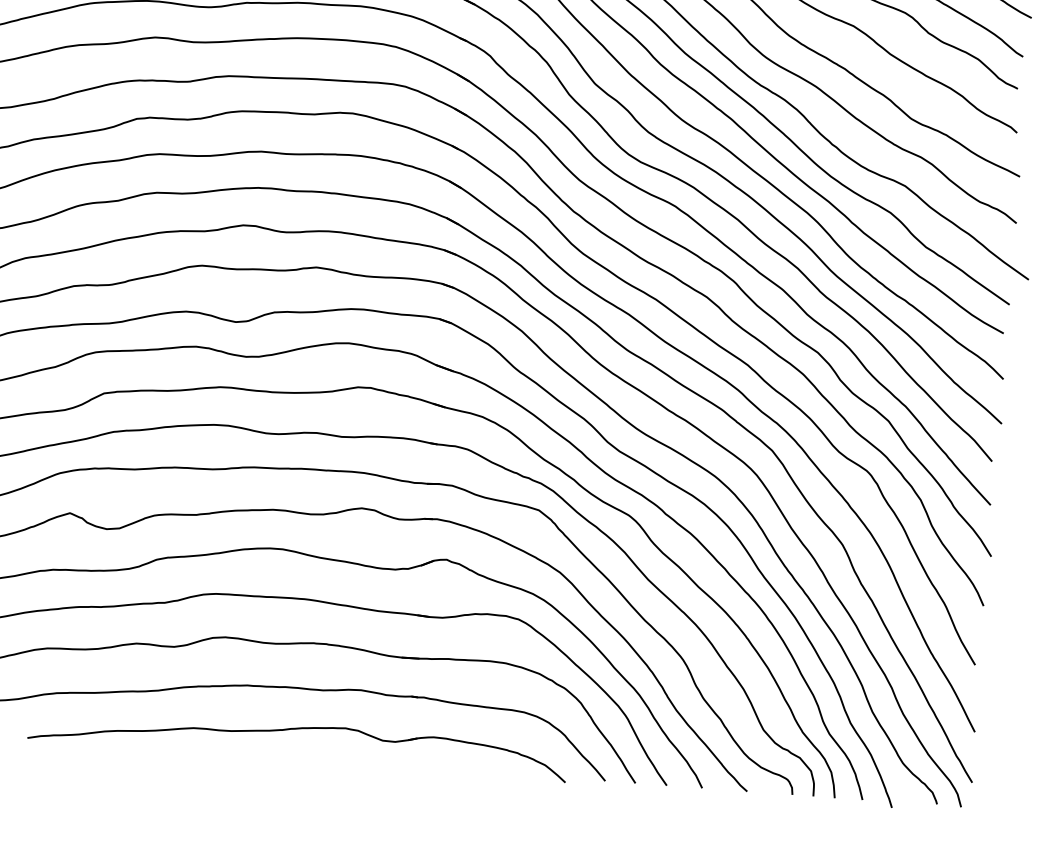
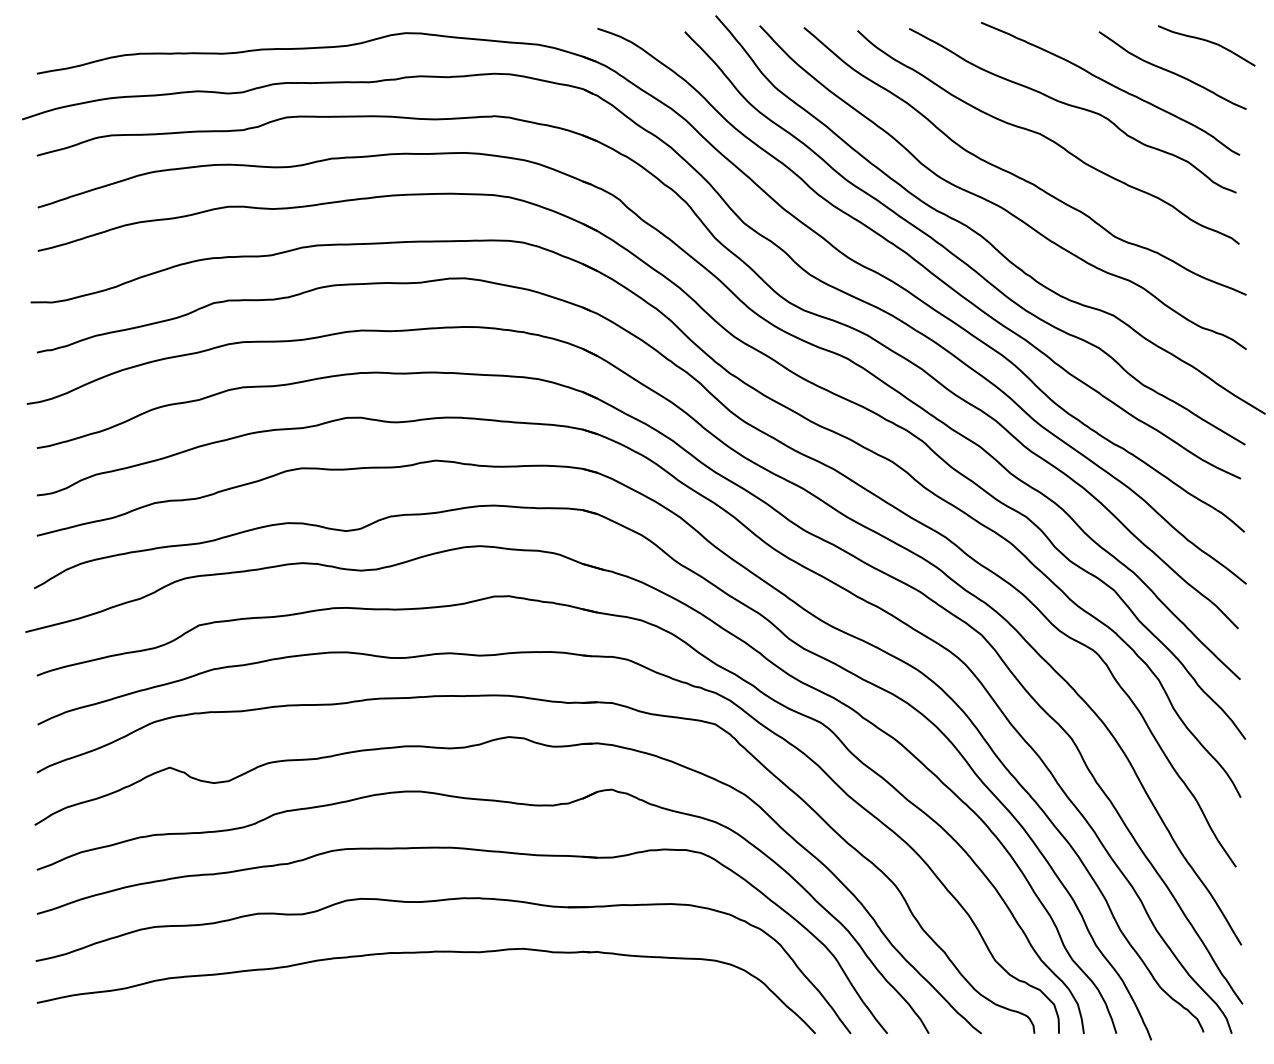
part: (295, 729) -> (450, 1000), removed

